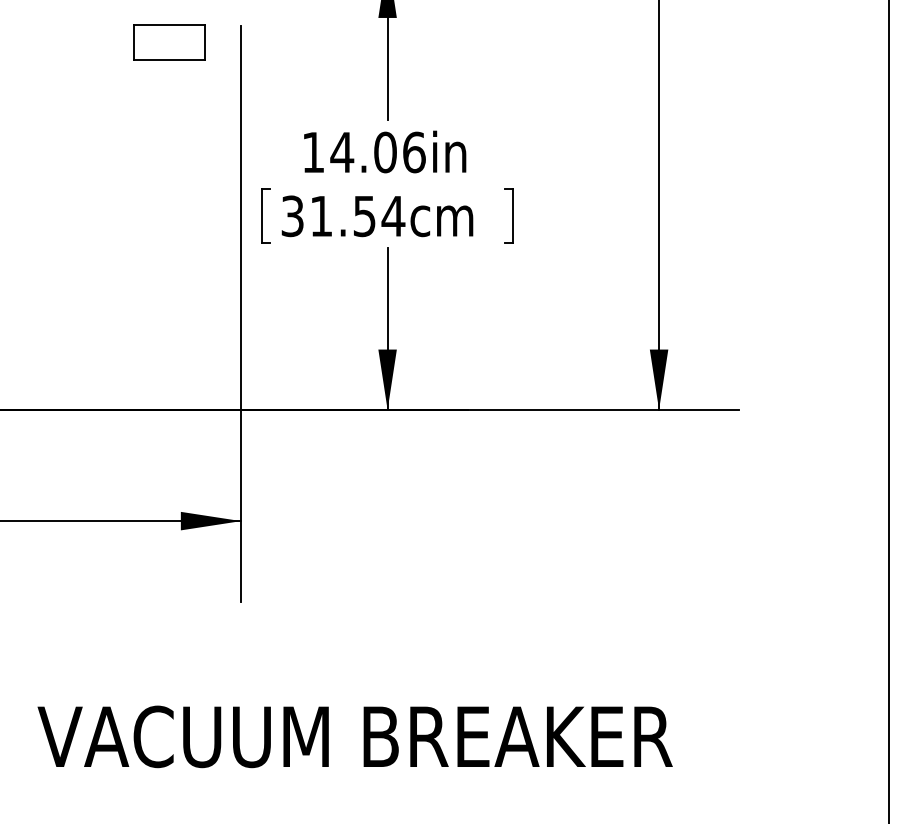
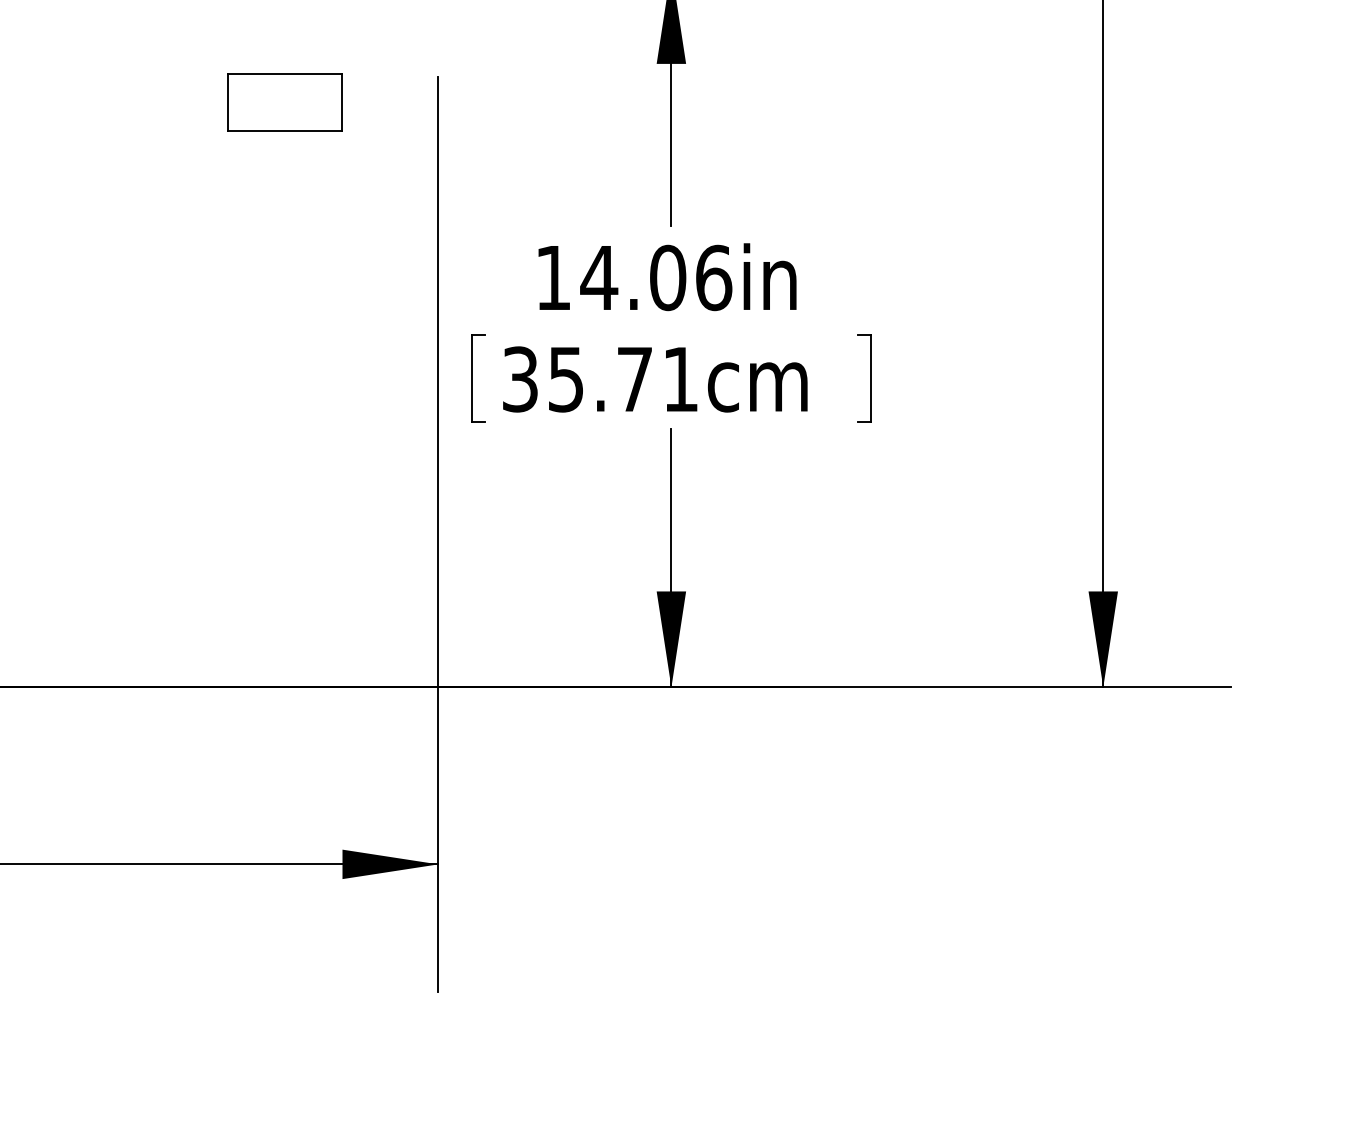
part: (169, 42) -> (284, 102), moved
text: (357, 216) -> (623, 379), 31.54cm -> 35.71cm

